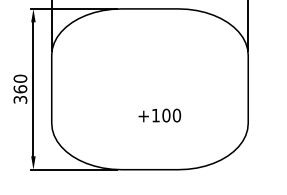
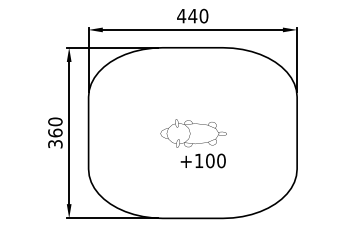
part: (150, 99) -> (193, 143), added

